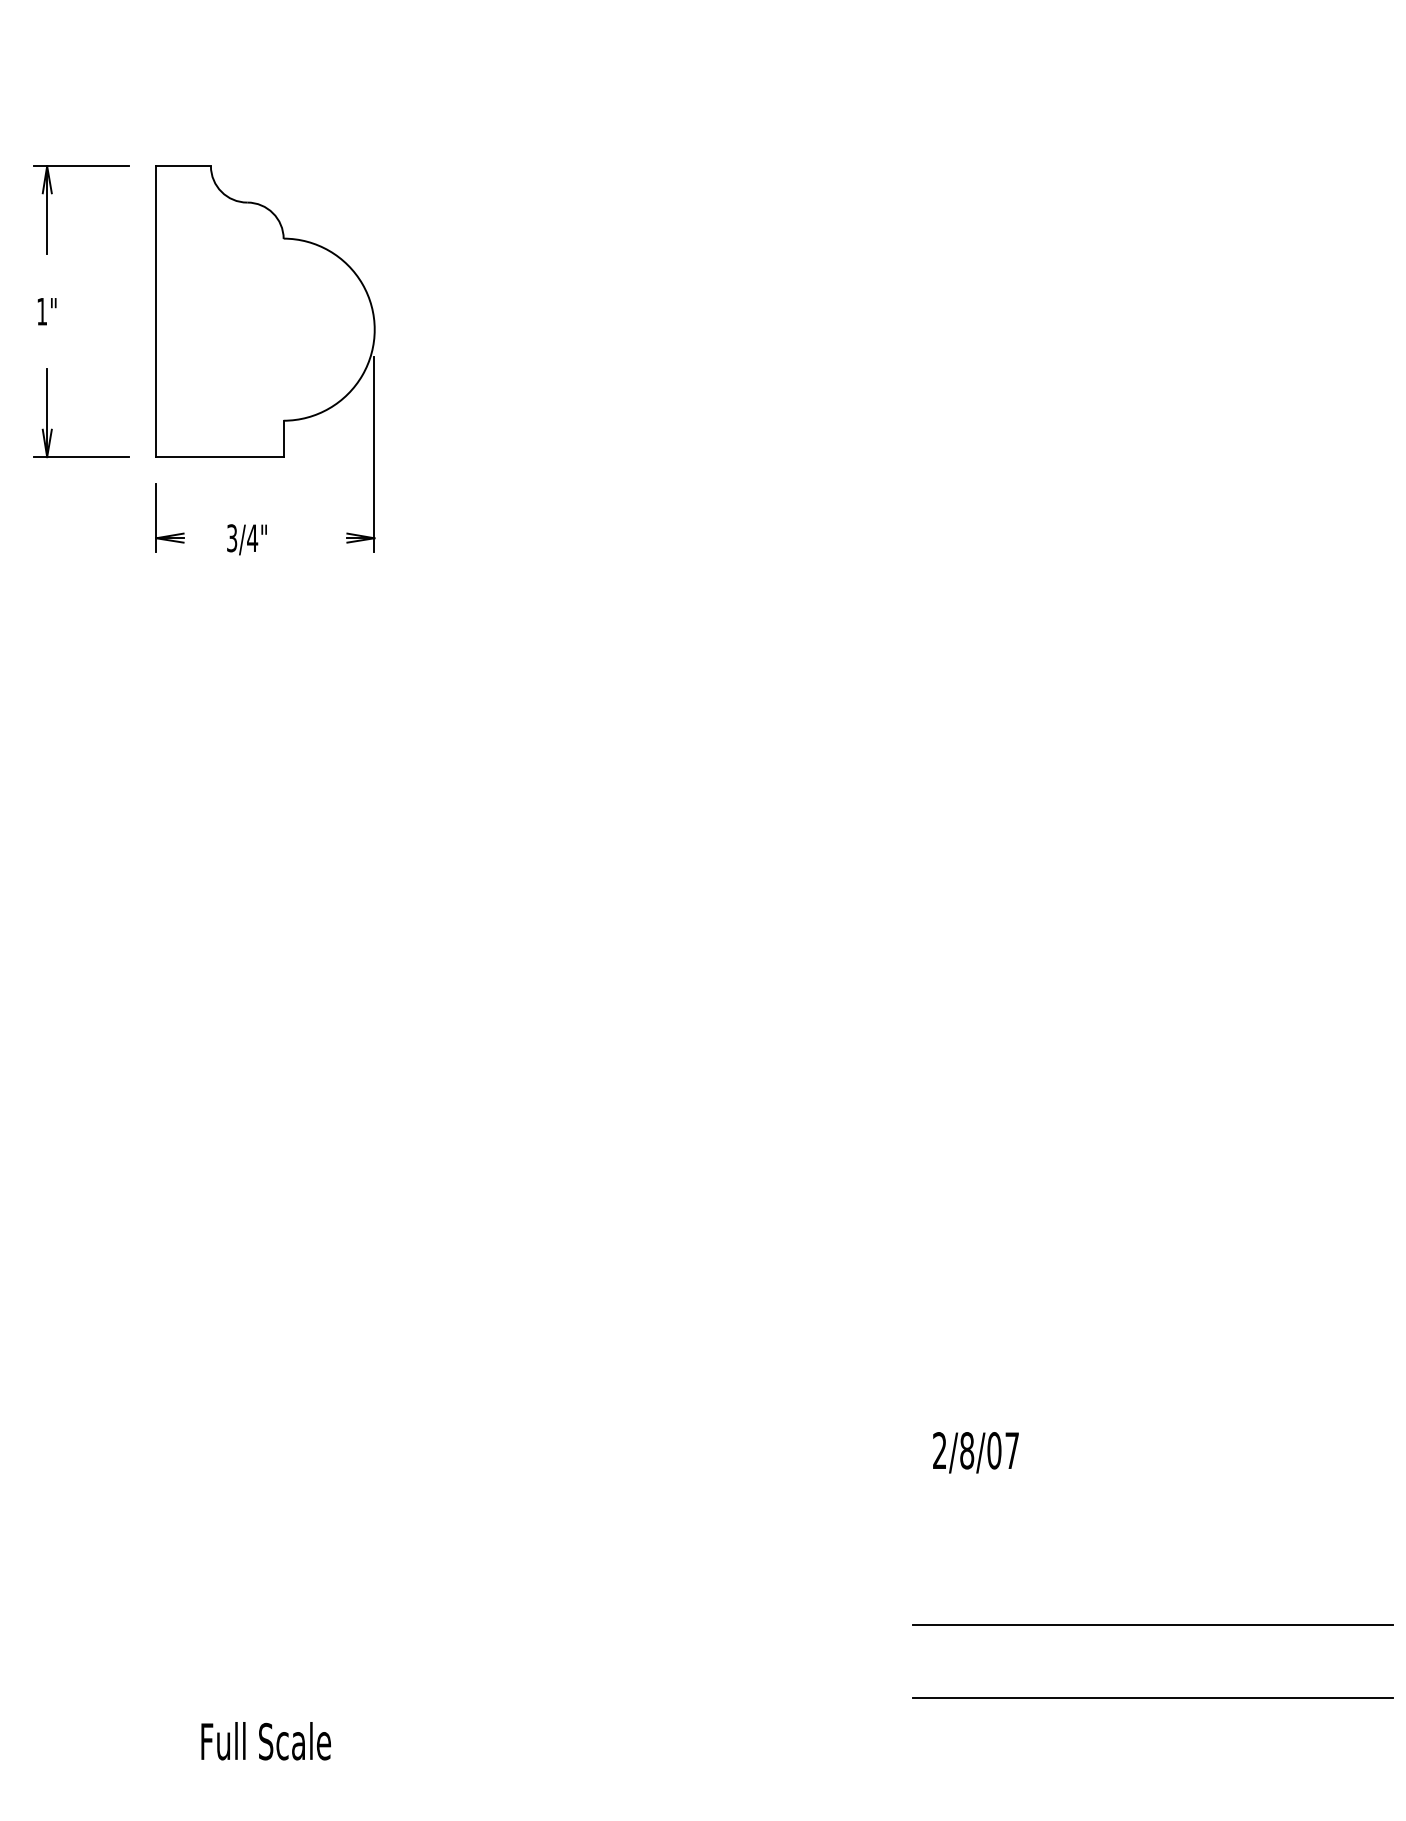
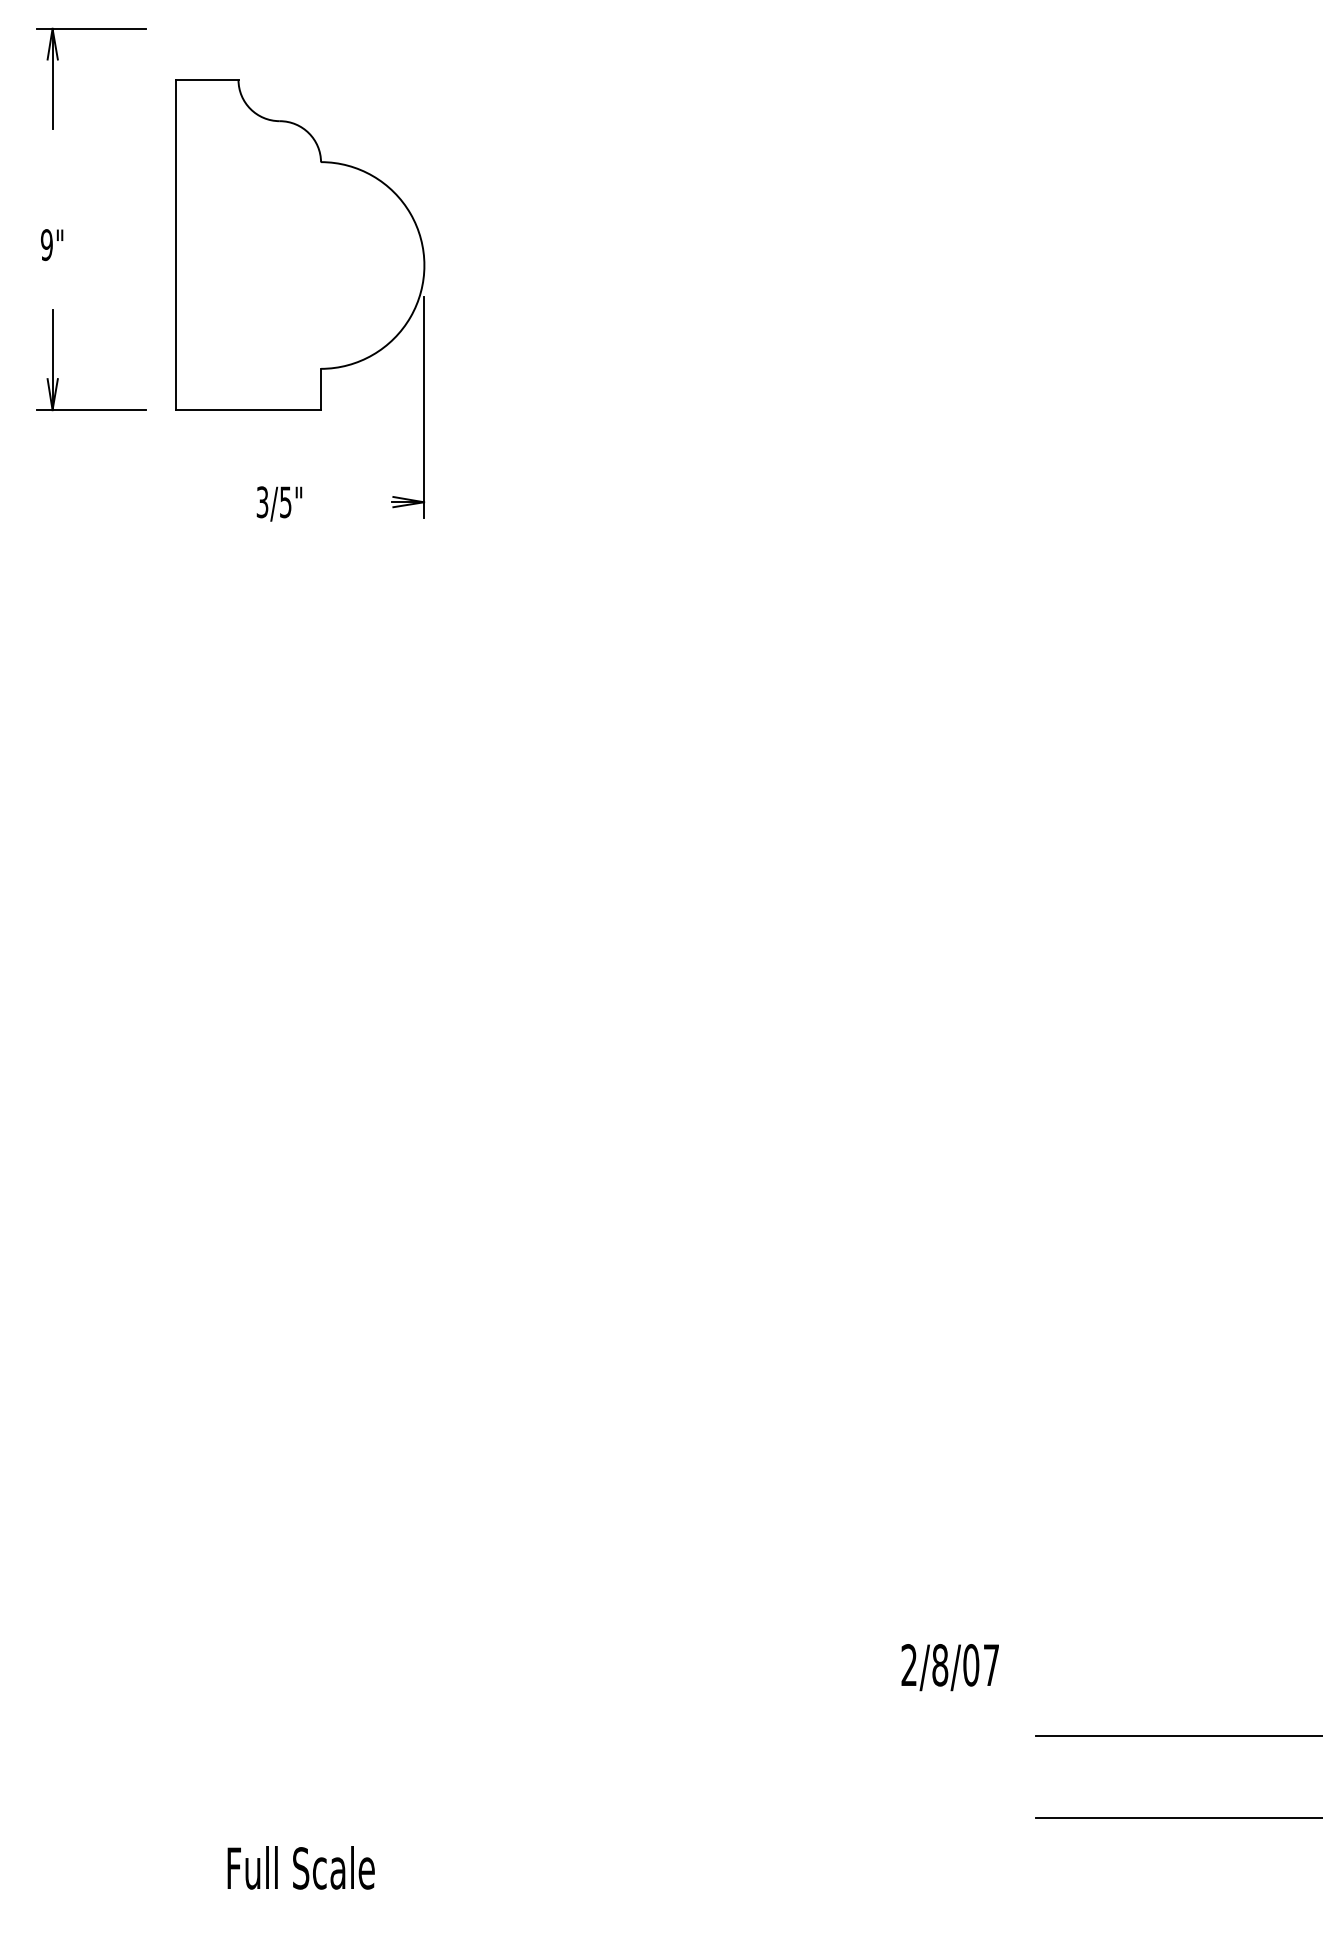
part: (52, 194) -> (58, 60), moved
text: (41, 311) -> (46, 244), 1" -> 9"
part: (156, 517) -> (176, 478), removed
text: (252, 538) -> (285, 502), 3/4" -> 3/5"
text: (975, 1452) -> (949, 1667), moved

